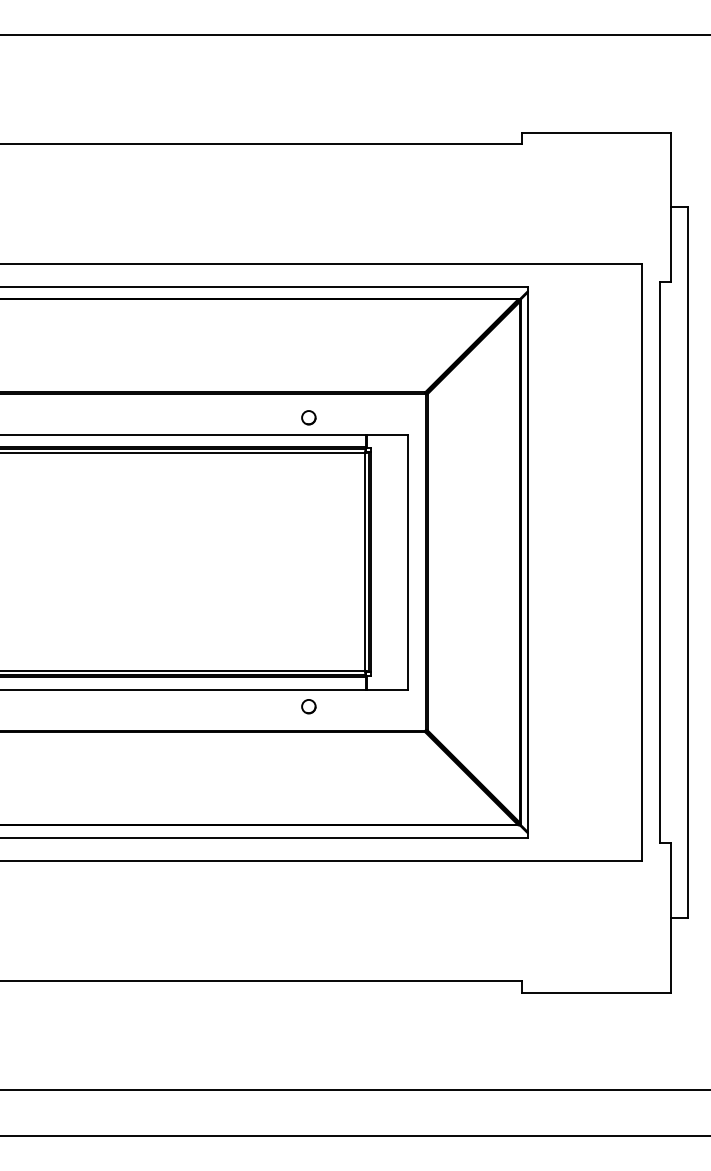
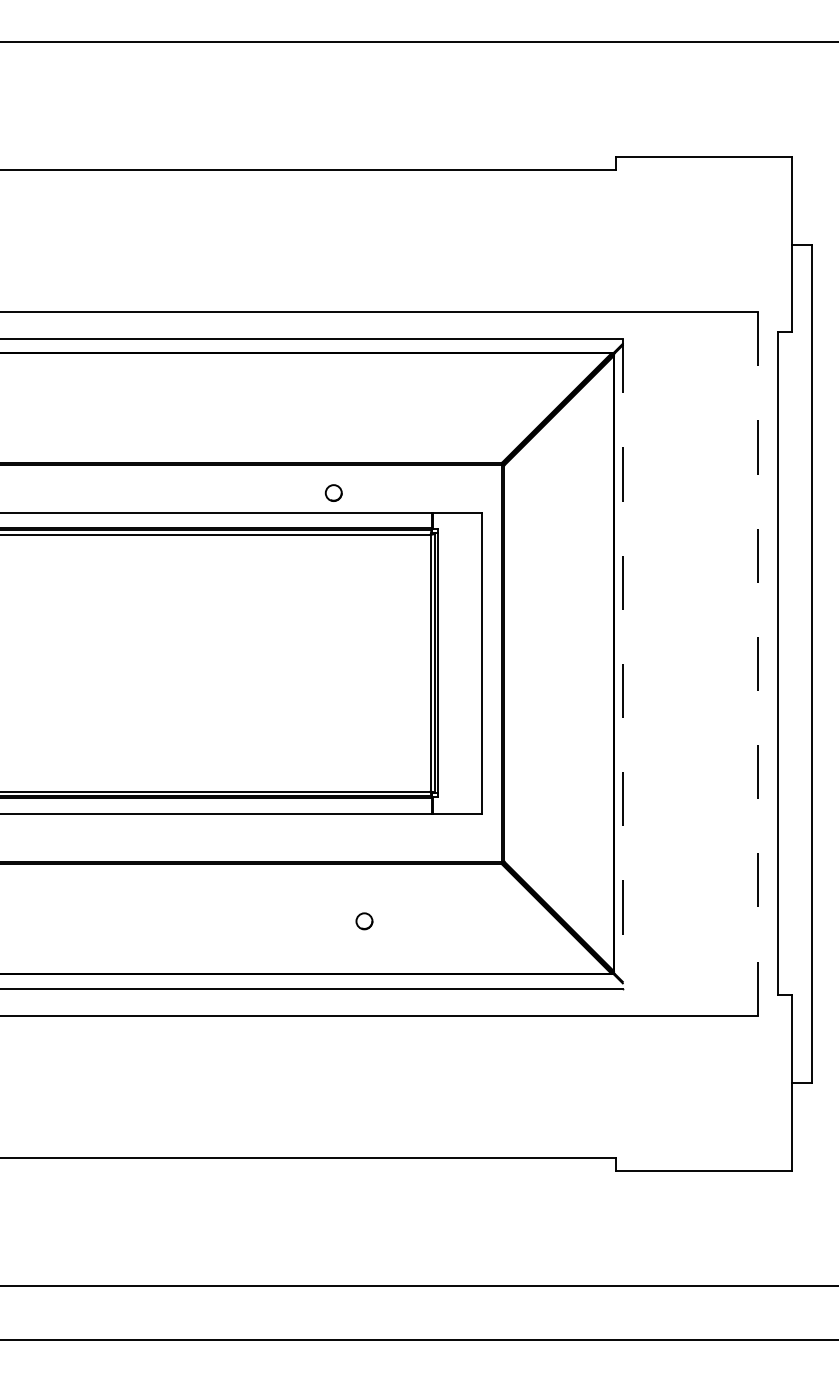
circle: (308, 417) -> (333, 492), moved
line: (642, 562) -> (758, 663), solid -> dashed
line: (527, 563) -> (622, 665), solid -> dashed
circle: (308, 706) -> (364, 921), moved

